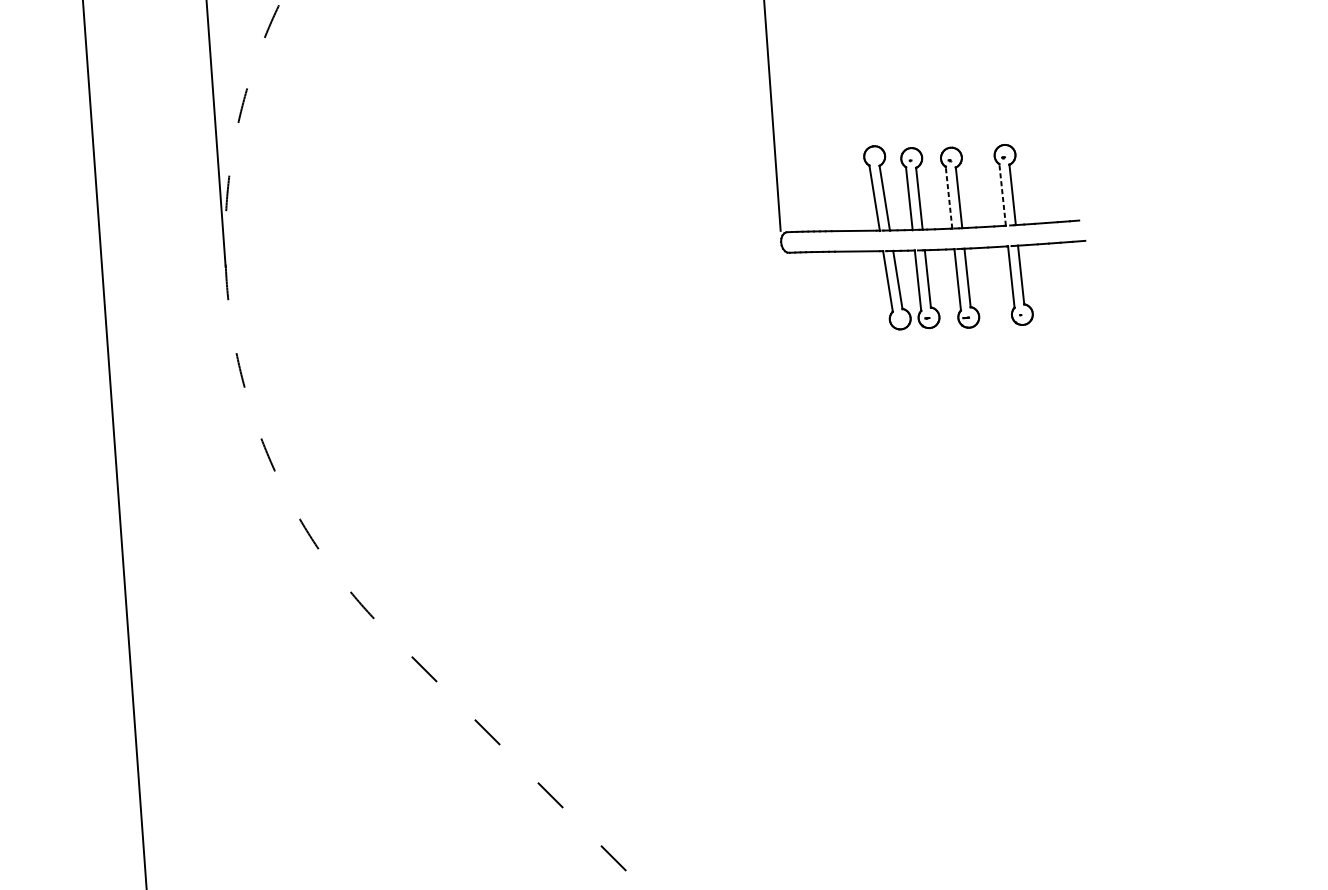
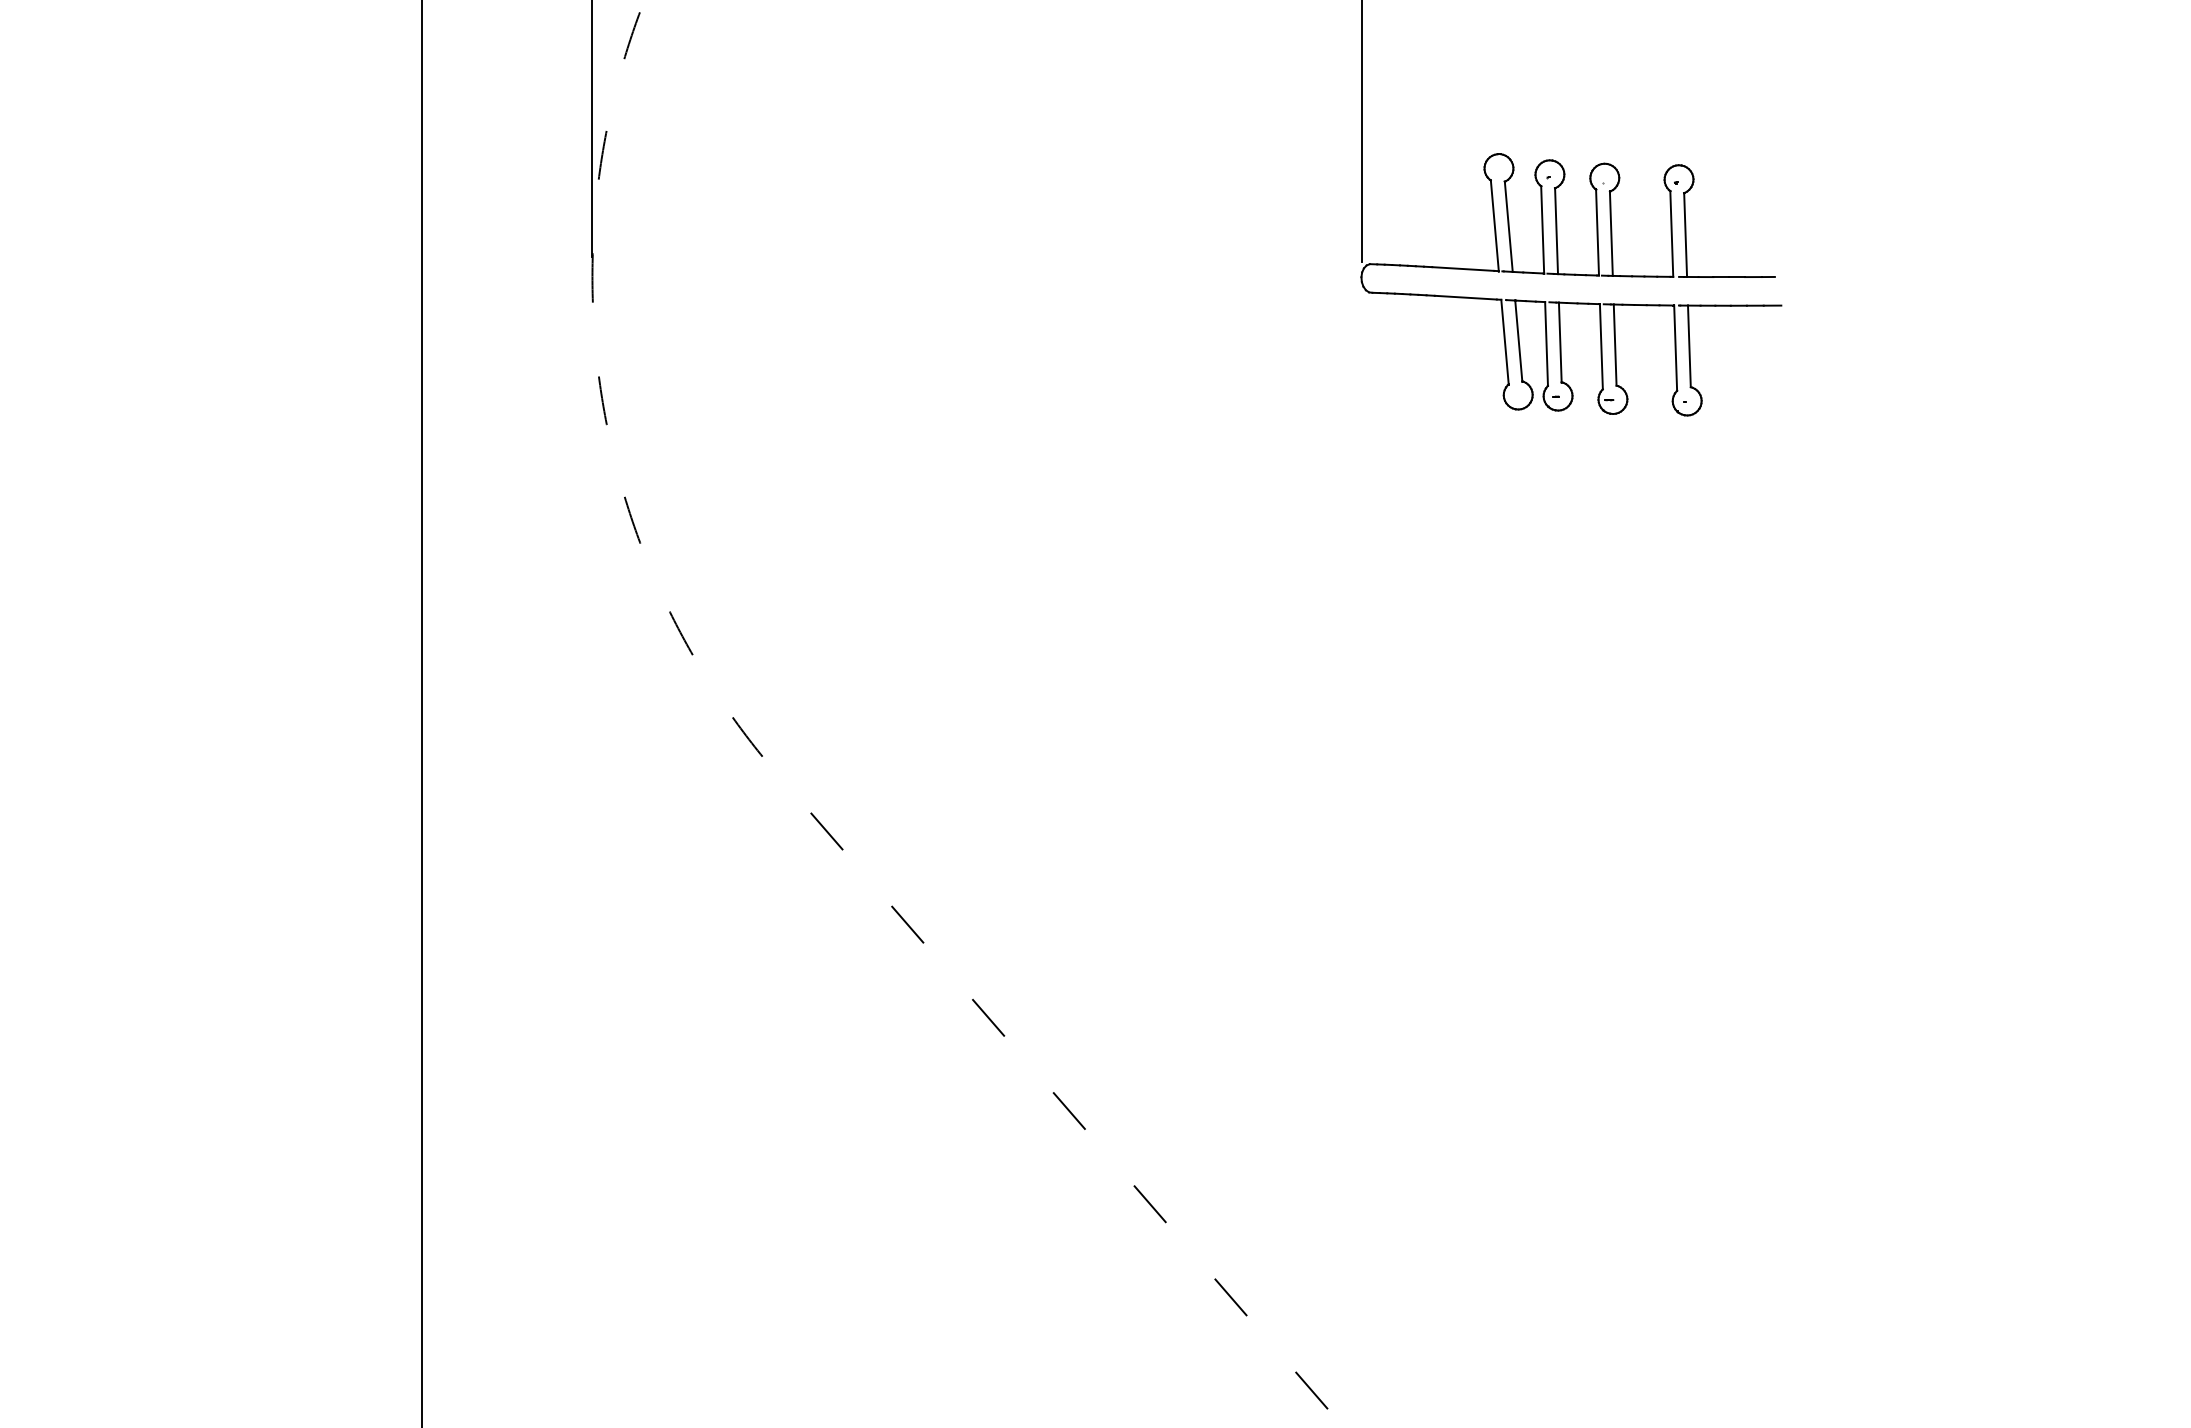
line: (1002, 195) -> (1671, 234), dashed -> solid
line: (949, 197) -> (1597, 232), dashed -> solid

